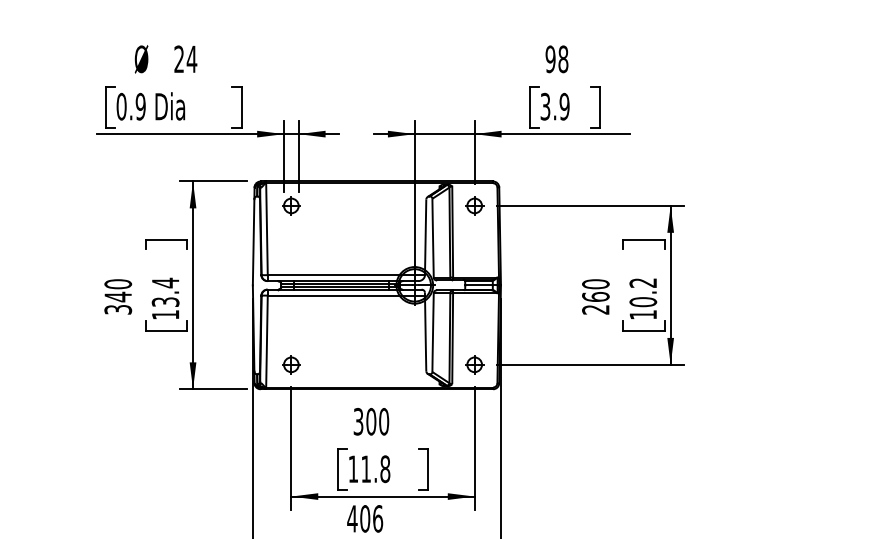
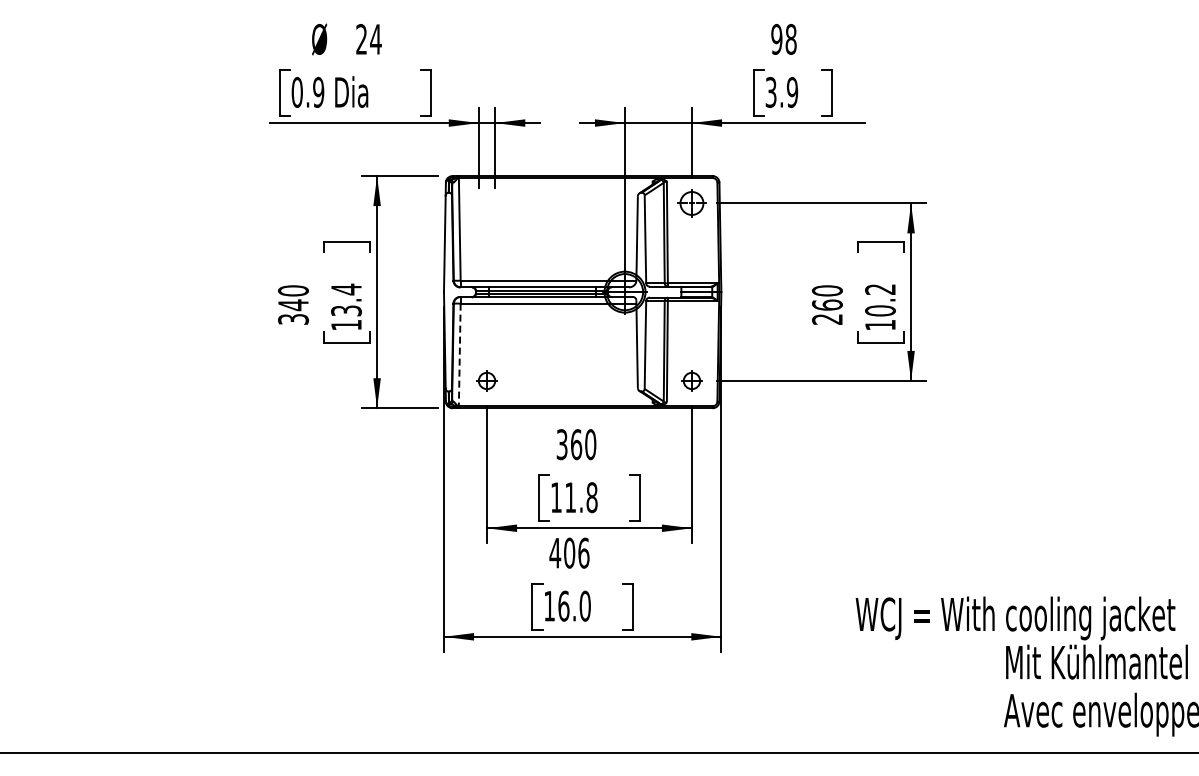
part: (290, 205) -> (486, 202), removed
part: (474, 205) -> (691, 202), size x1.4
line: (266, 342) -> (459, 355), solid -> dashed
text: (371, 421) -> (576, 444), 300 -> 360

